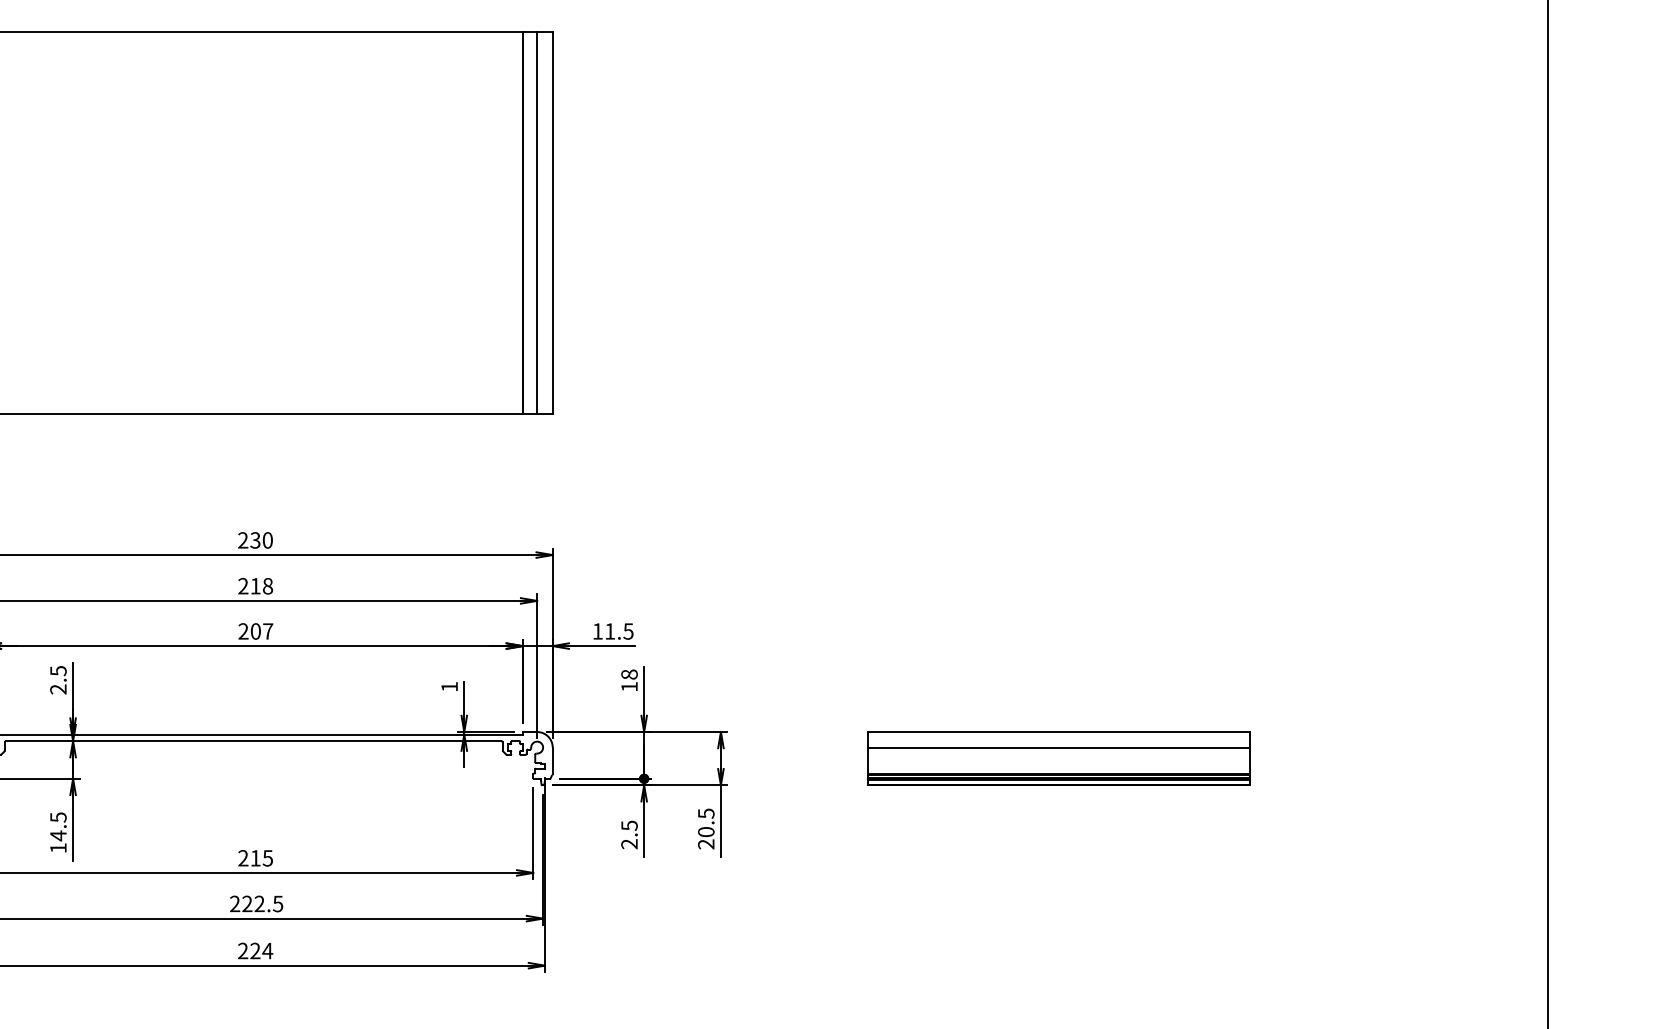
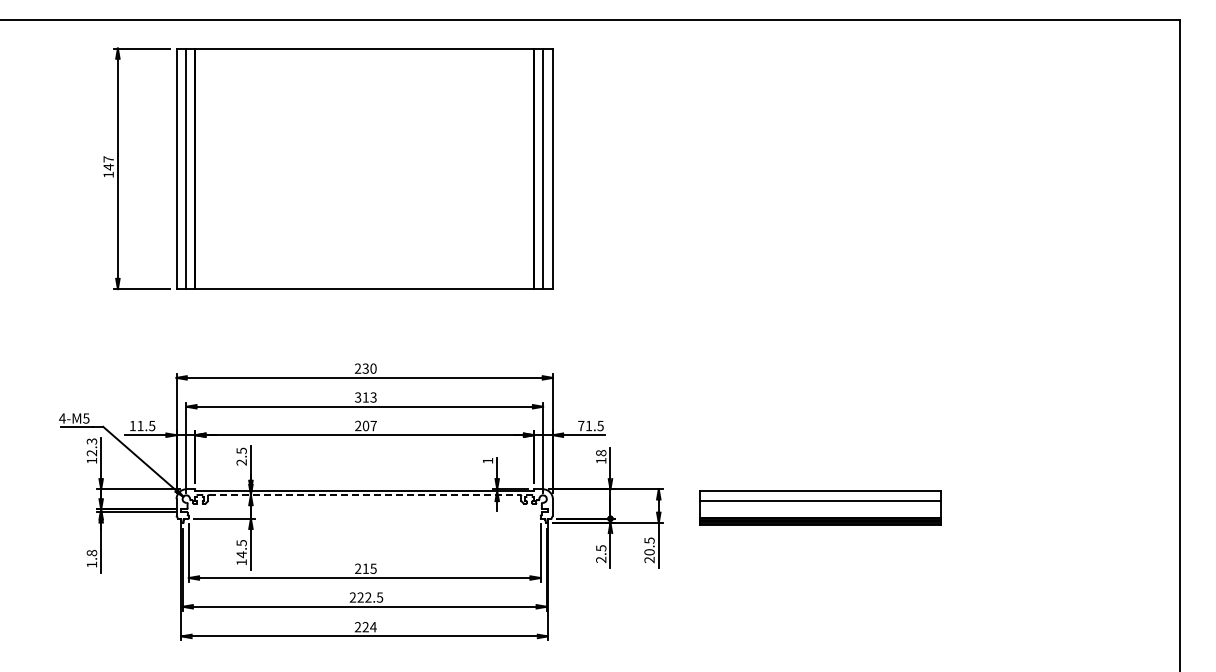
text: (255, 586) -> (365, 397), 218 -> 313
text: (598, 632) -> (581, 426), 11.5 -> 71.5
line: (253, 741) -> (364, 495), solid -> dashed
part: (1058, 757) -> (820, 507), moved

